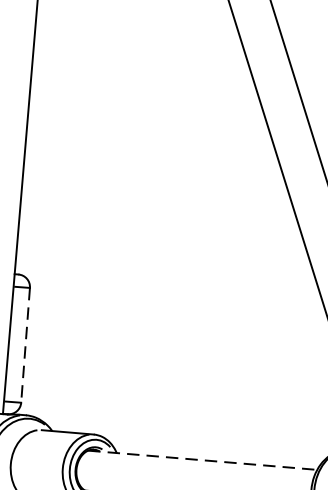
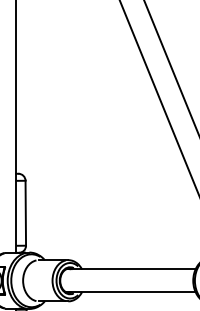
line: (25, 345) -> (25, 213), dashed -> solid
line: (202, 460) -> (130, 269), dashed -> solid

